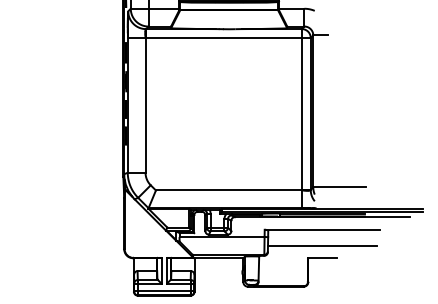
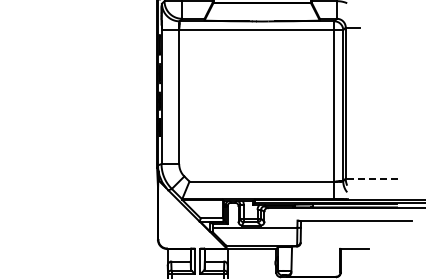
line: (339, 187) -> (371, 178), solid -> dashed
line: (322, 245) -> (354, 236), removed

